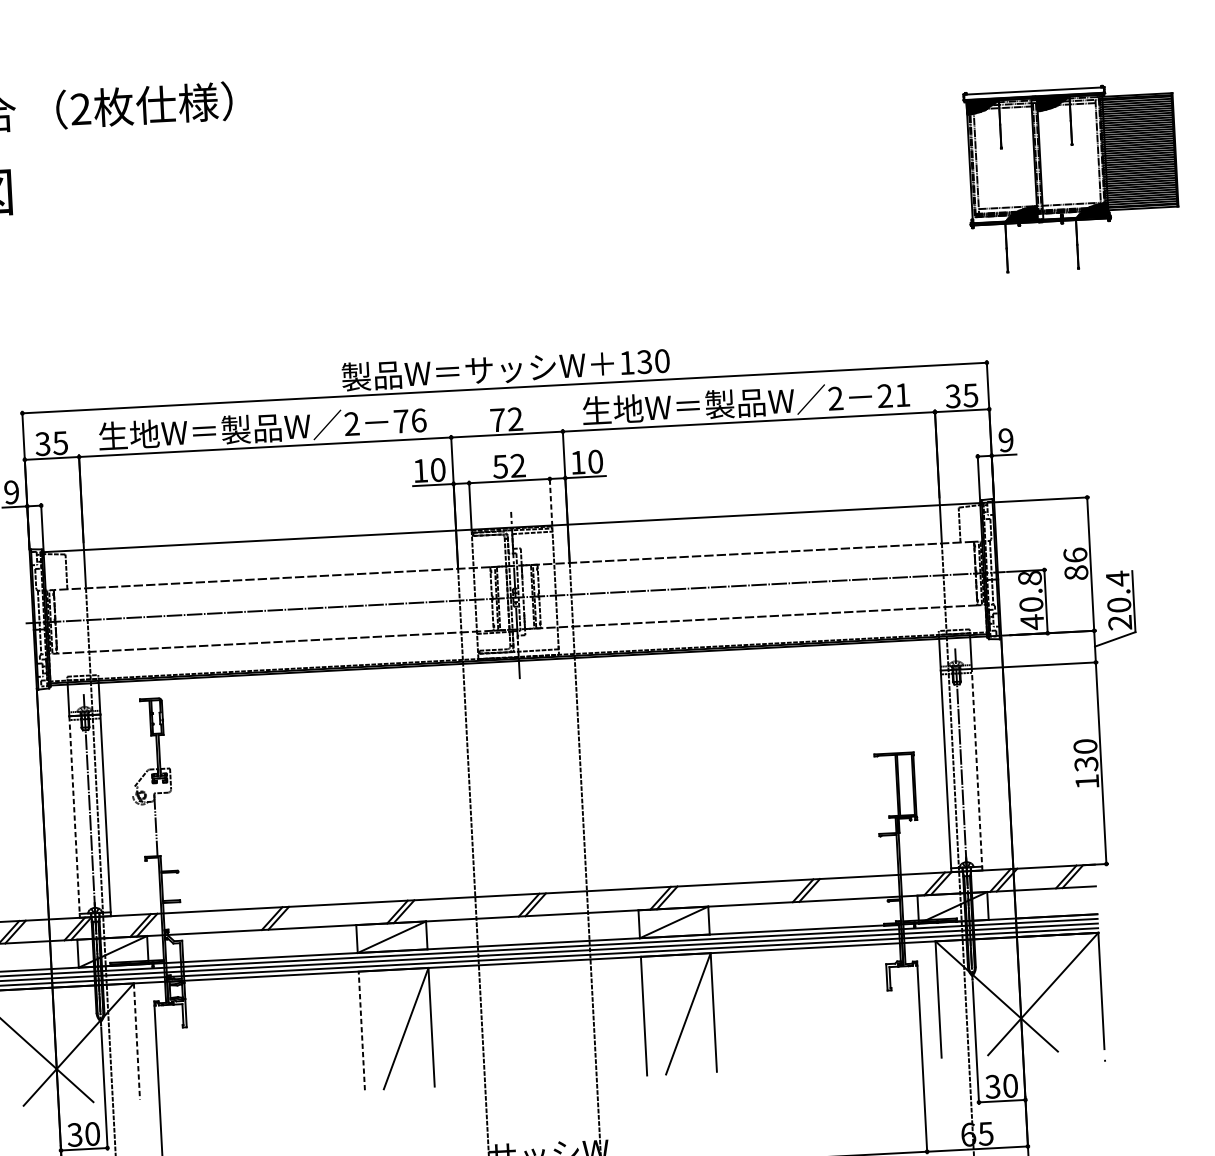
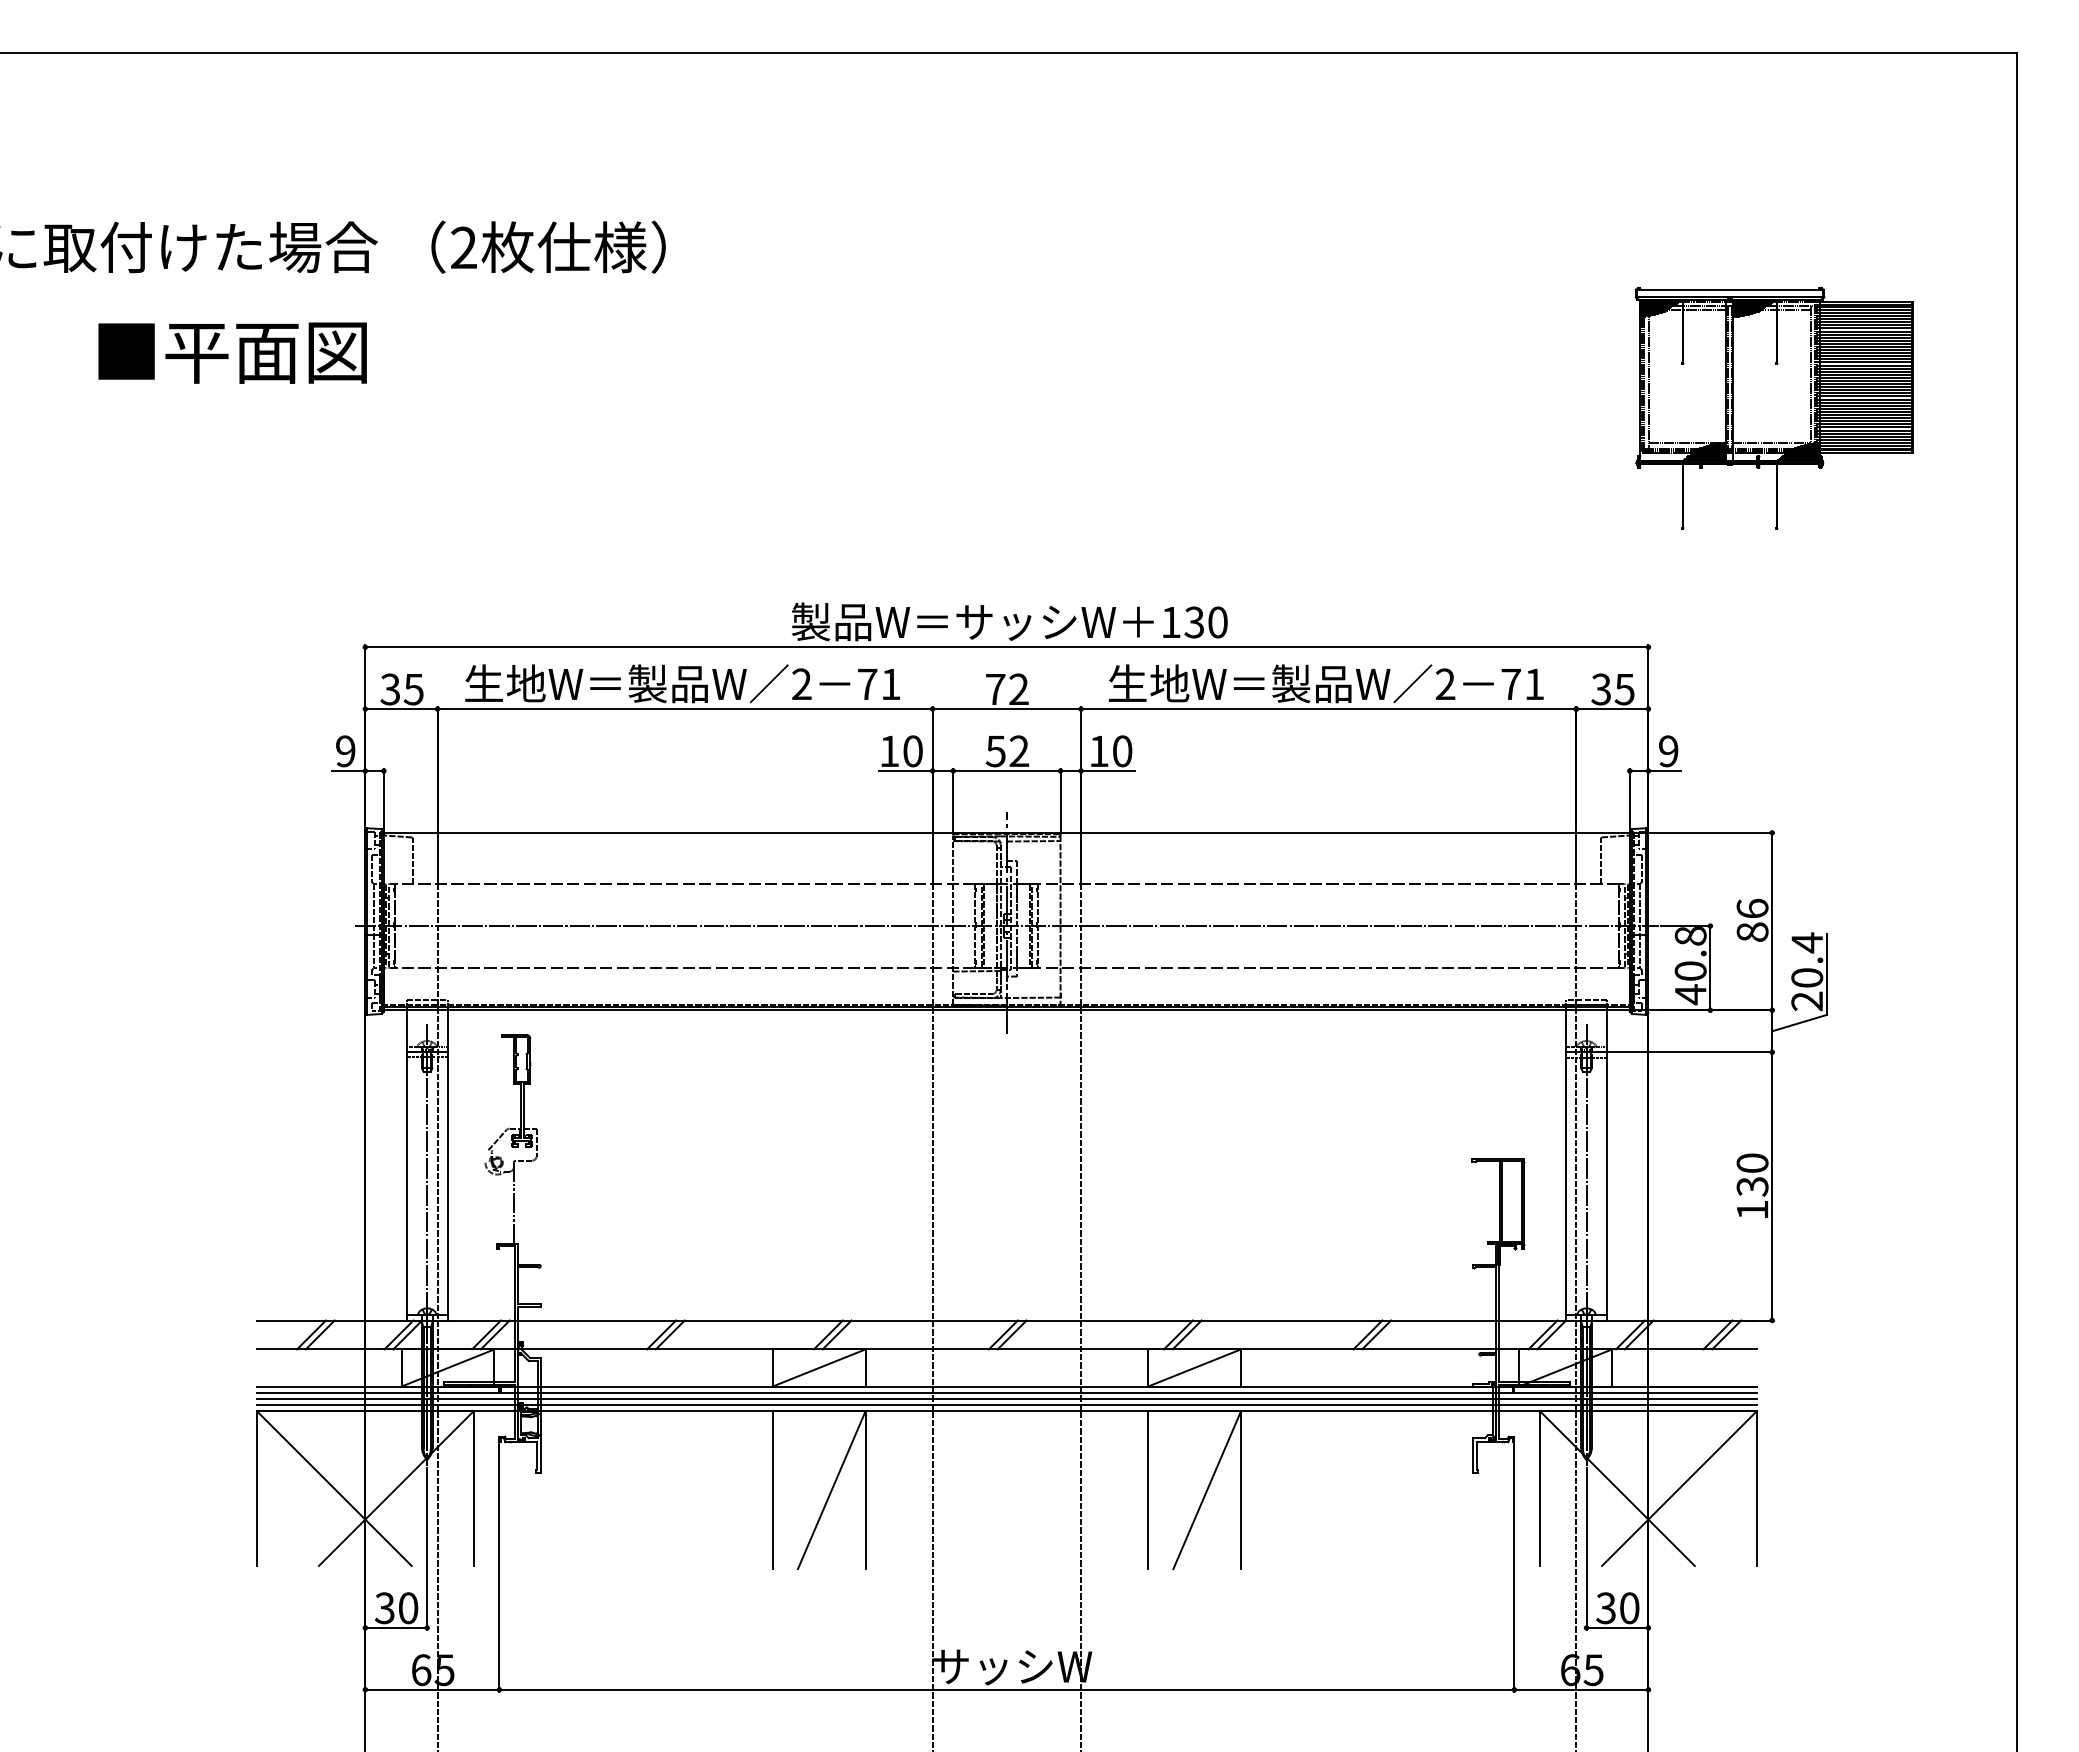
text: (884, 395) -> (1510, 683), 21 -> 71
text: (418, 420) -> (890, 684), 76 -> 71
line: (550, 501) -> (1060, 800), dashed -> solid
line: (977, 769) -> (1607, 1185), dashed -> solid
line: (74, 817) -> (406, 1186), dashed -> solid
line: (361, 1031) -> (772, 1490), dashed -> solid
line: (136, 1042) -> (473, 1489), dashed -> solid

